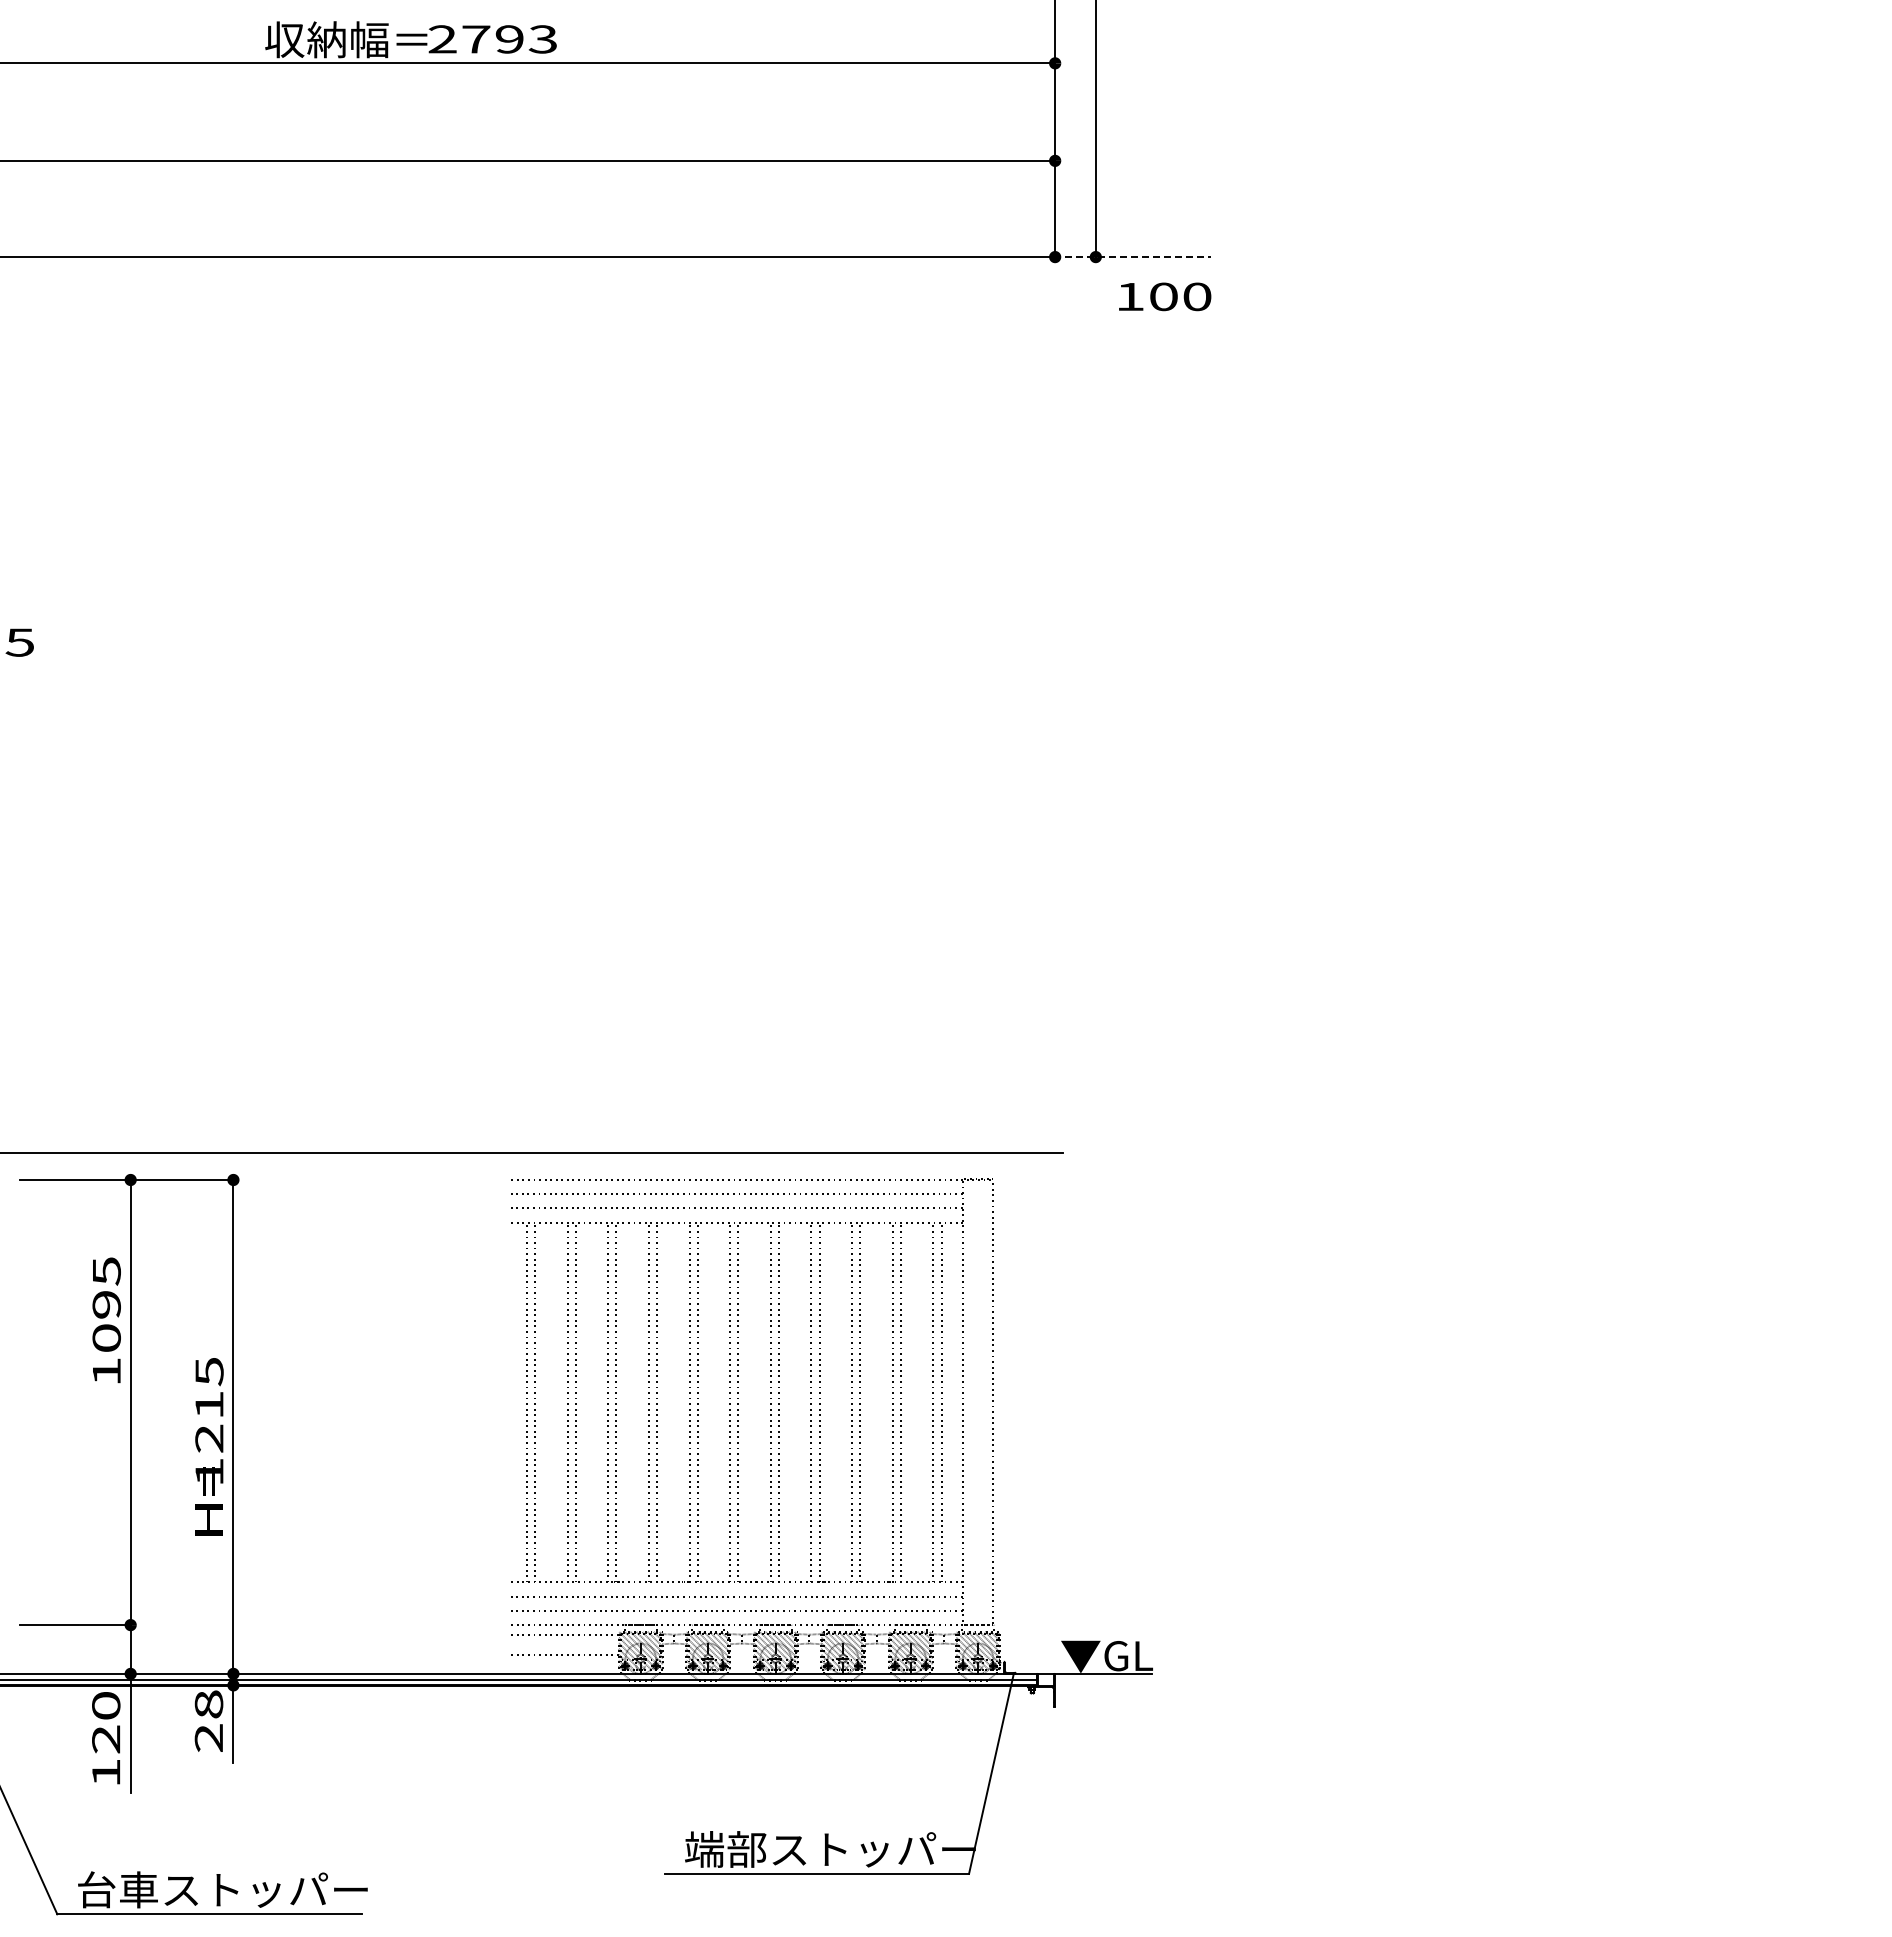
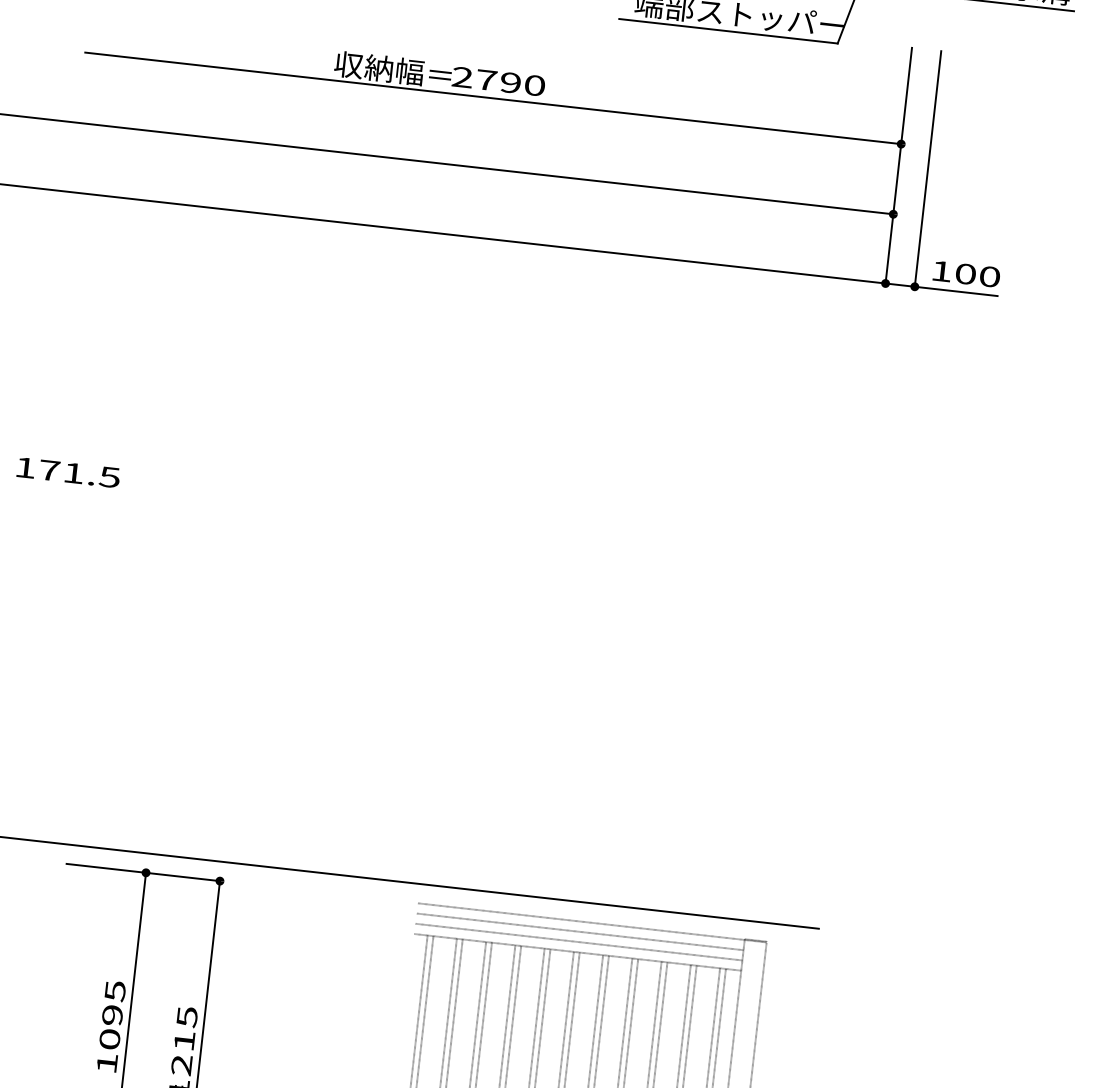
text: (542, 39) -> (534, 85), 2793 -> 2790
line: (1132, 257) -> (941, 290), dashed -> solid
text: (1165, 296) -> (967, 273), moved
text: (106, 1320) -> (111, 1026), moved

